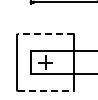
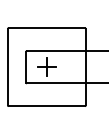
line: (45, 34) -> (46, 28), dashed -> solid
line: (45, 91) -> (46, 106), dashed -> solid

